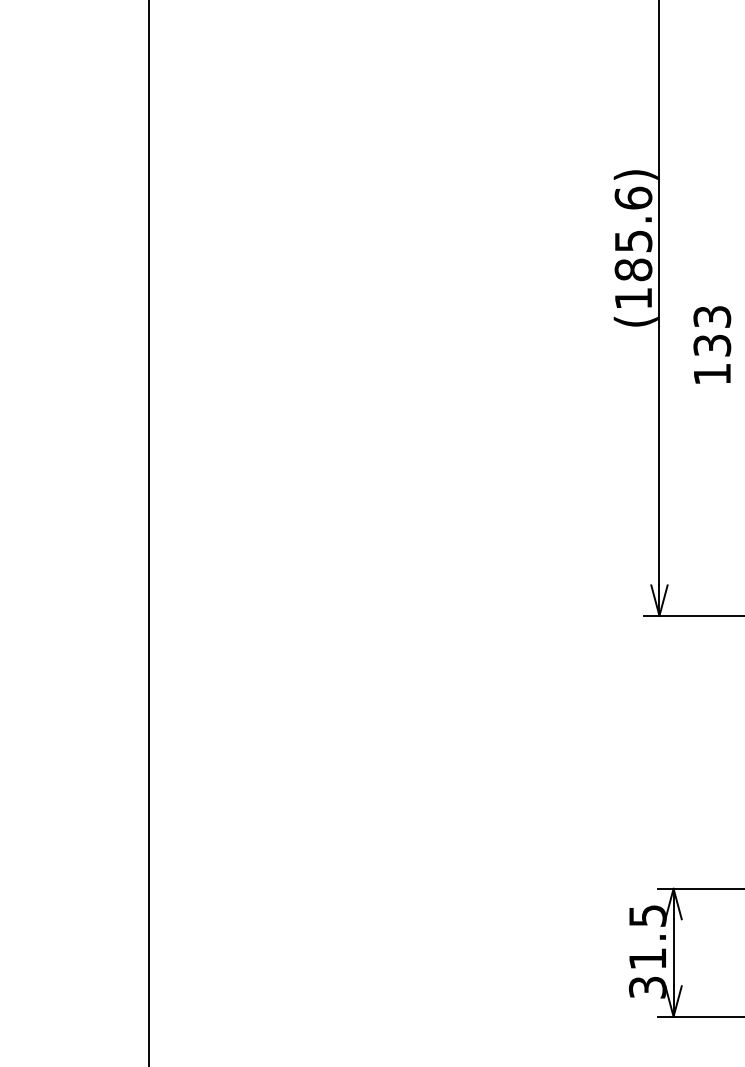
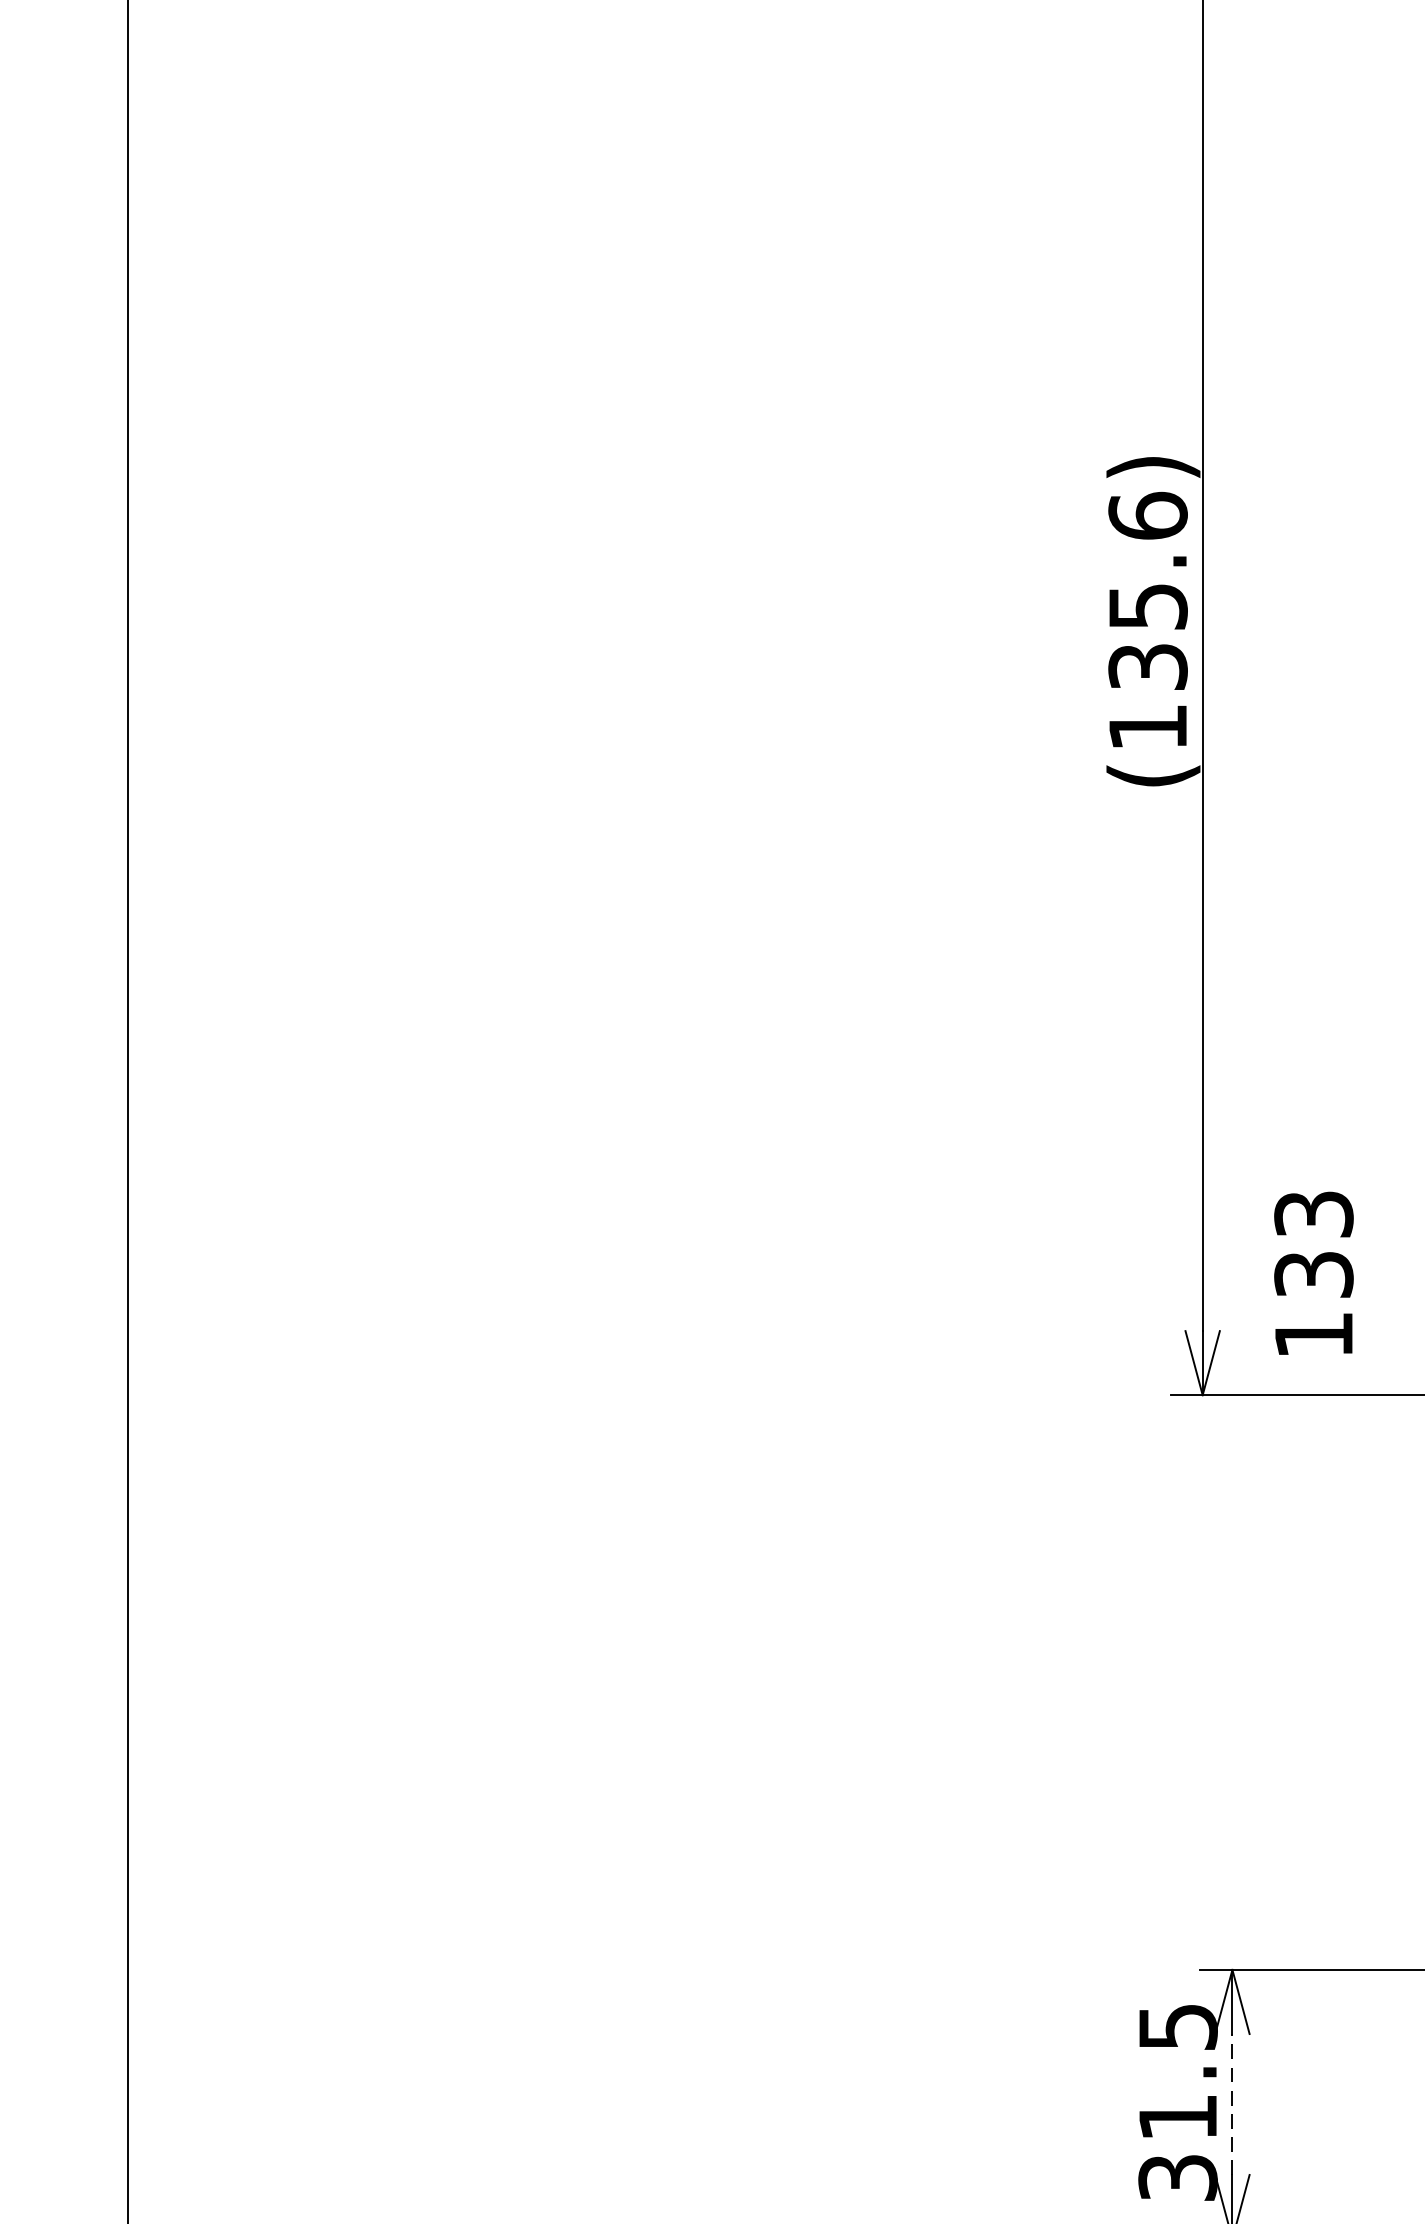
text: (633, 269) -> (1148, 666), (185.6) -> (135.6)
text: (712, 344) -> (1314, 1272), moved
line: (673, 952) -> (1232, 2103), solid -> dashed

